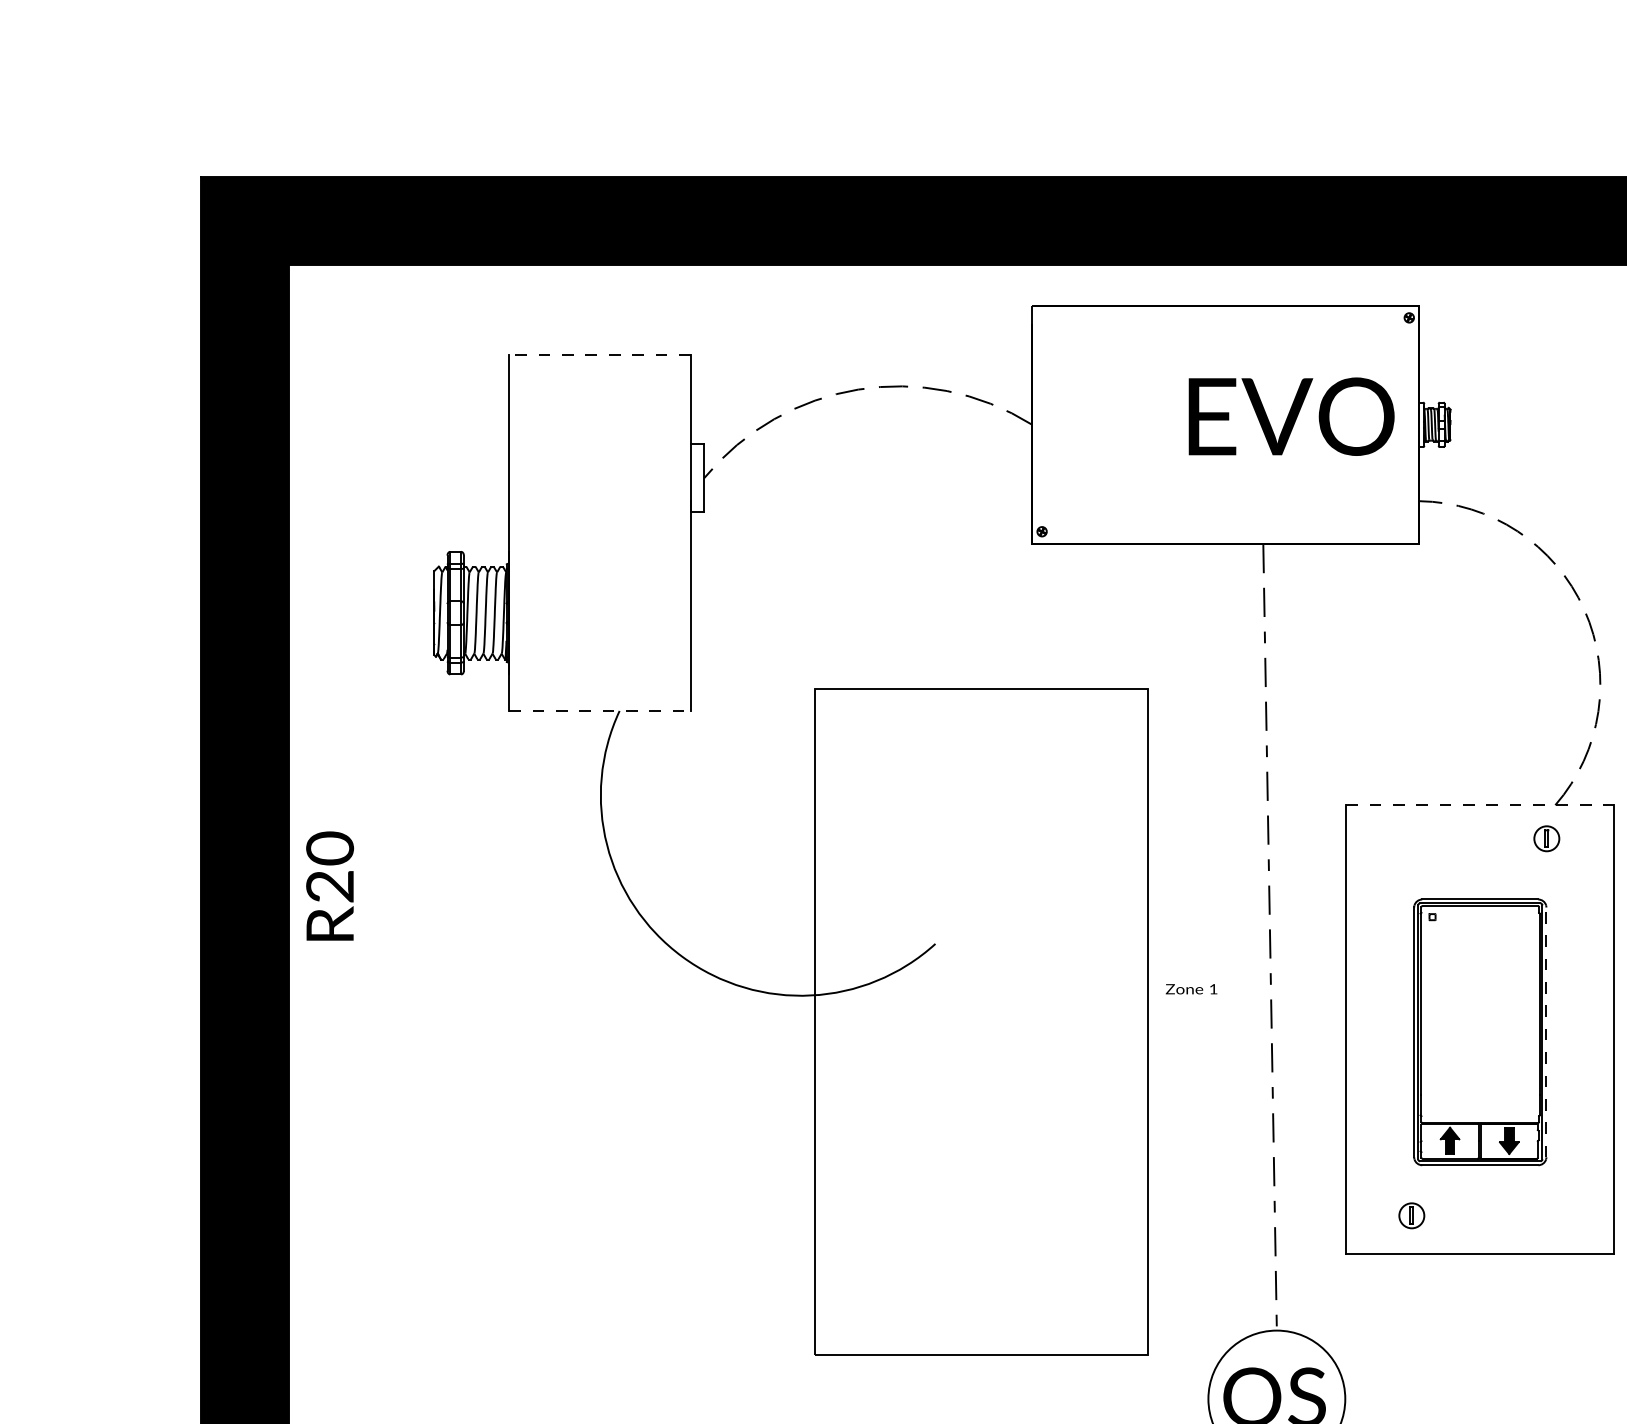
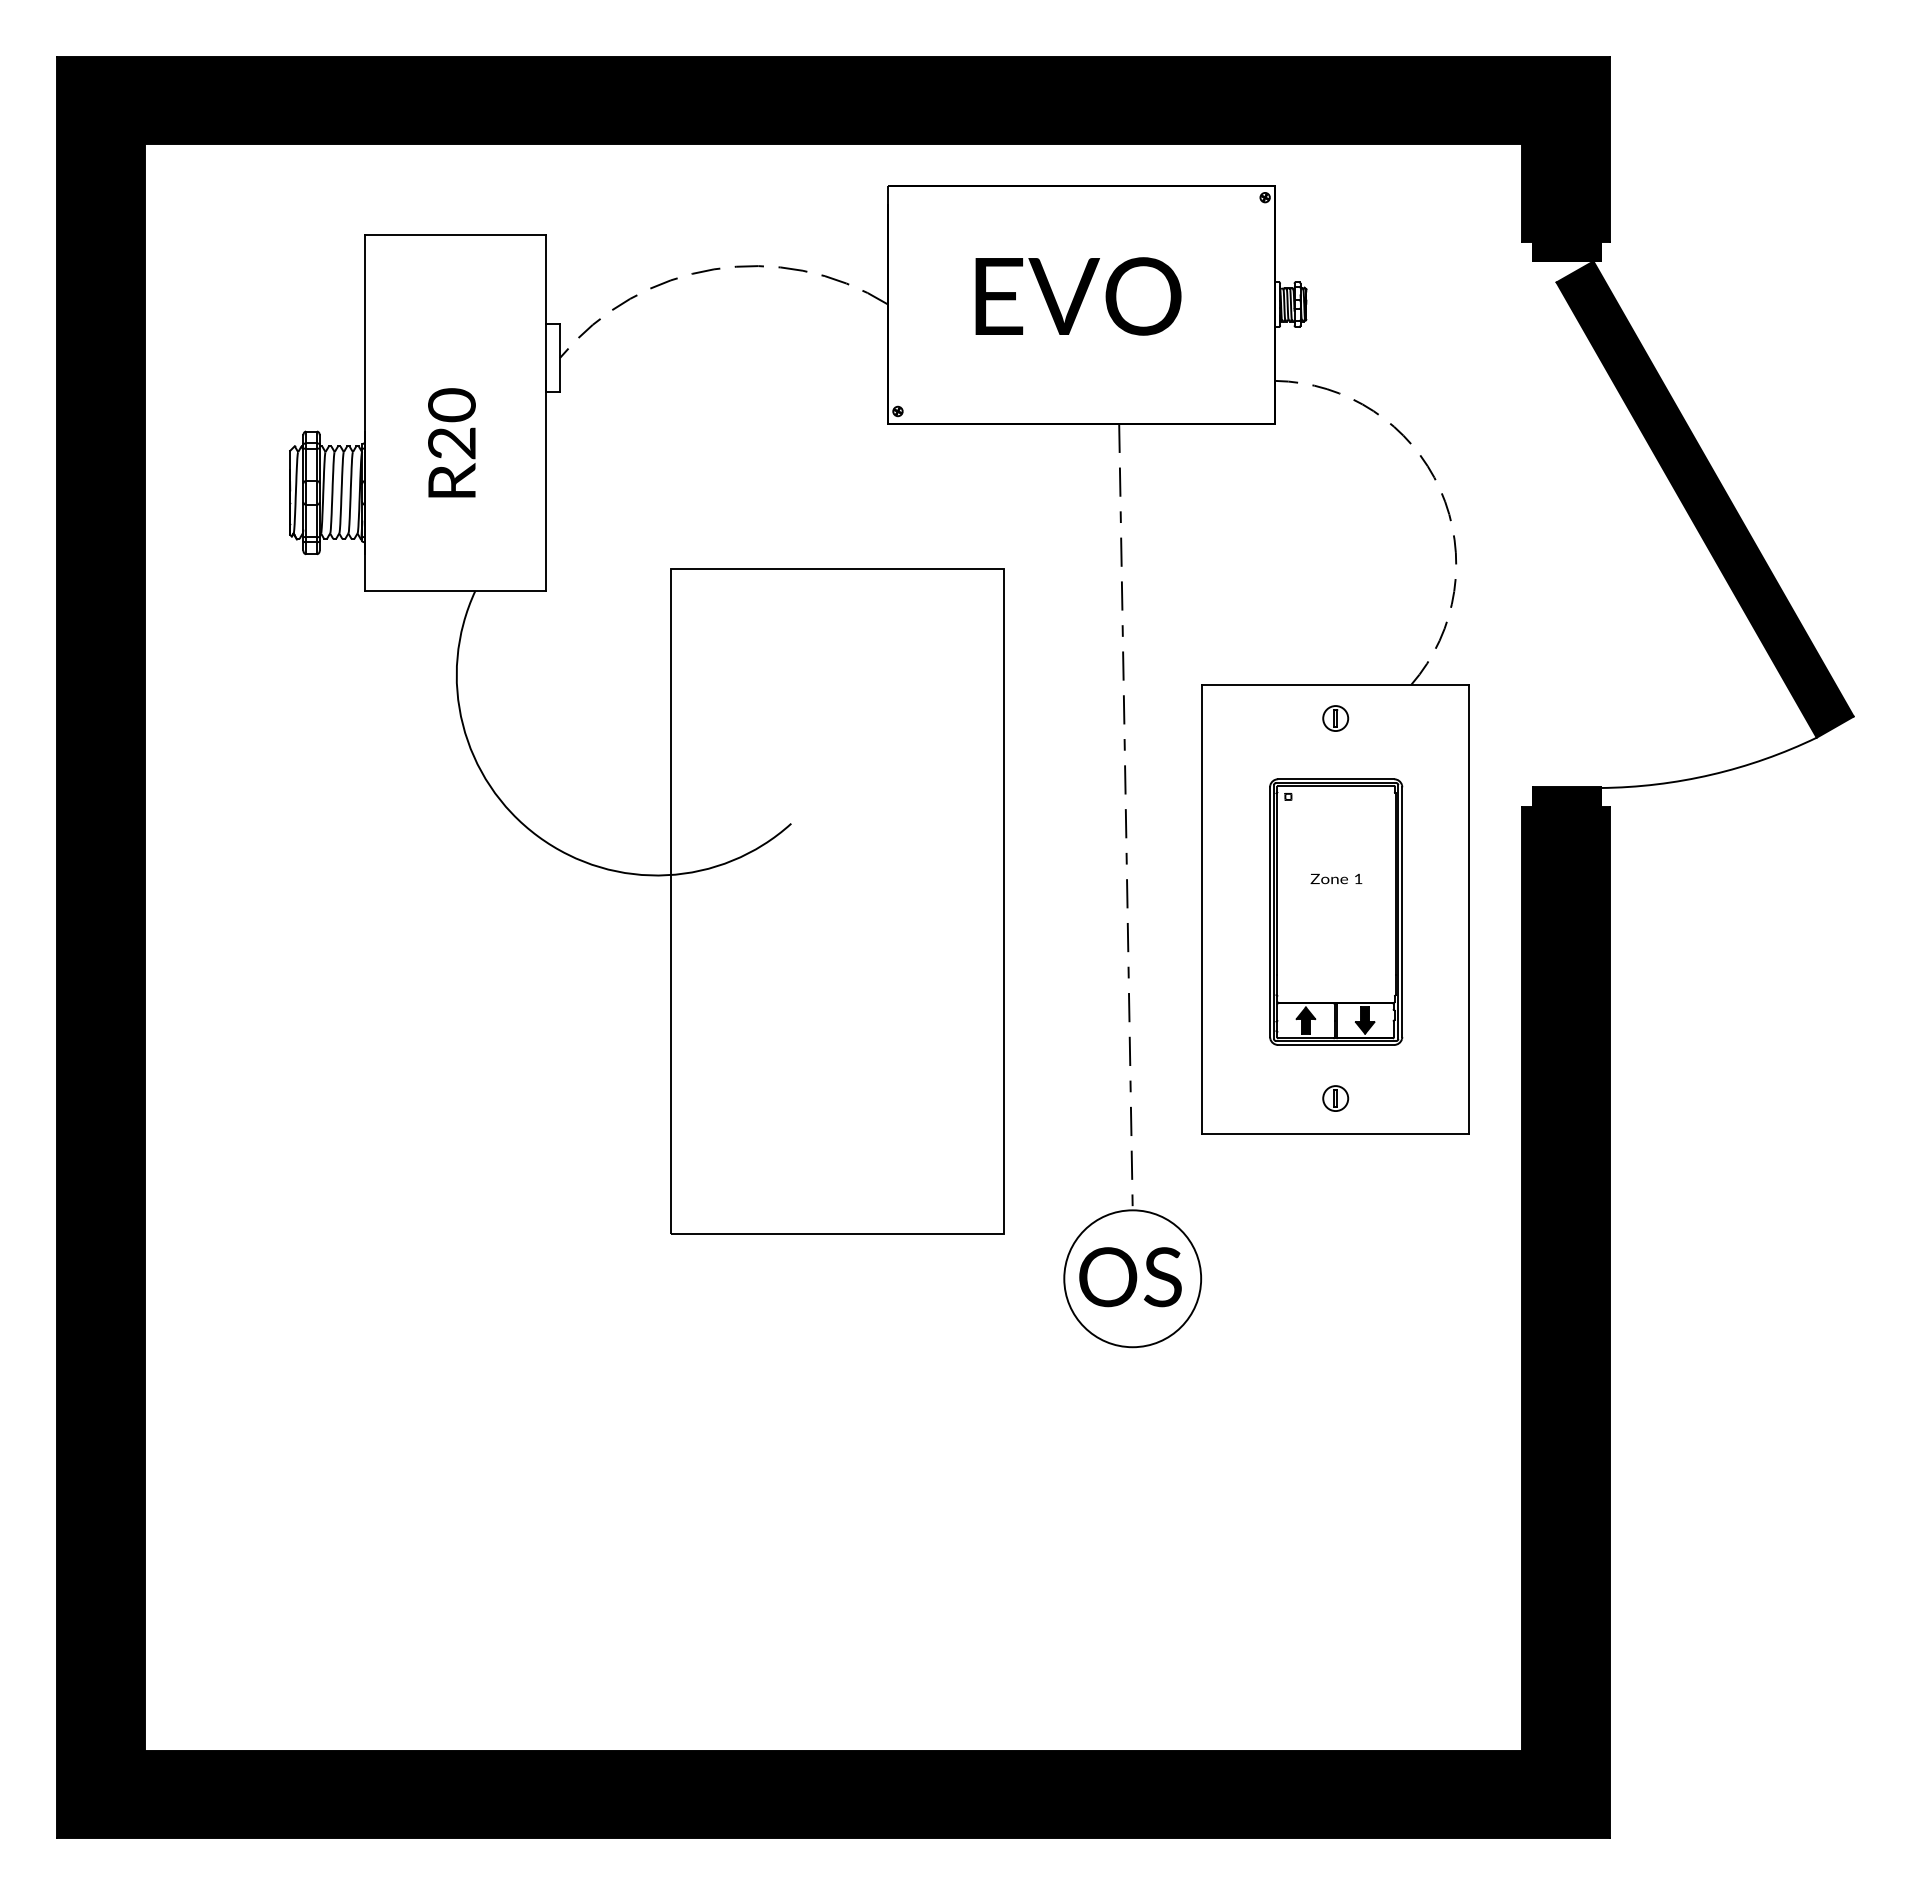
line: (599, 354) -> (455, 234), dashed -> solid
text: (1291, 416) -> (1078, 296), moved
line: (599, 710) -> (455, 590), dashed -> solid
line: (1479, 805) -> (1335, 685), dashed -> solid
part: (1546, 838) -> (1335, 718), moved
text: (329, 885) -> (451, 442), moved
text: (1191, 988) -> (1336, 878), moved
line: (1546, 1032) -> (1402, 912), dashed -> solid
part: (1411, 1215) -> (1335, 1098), moved

